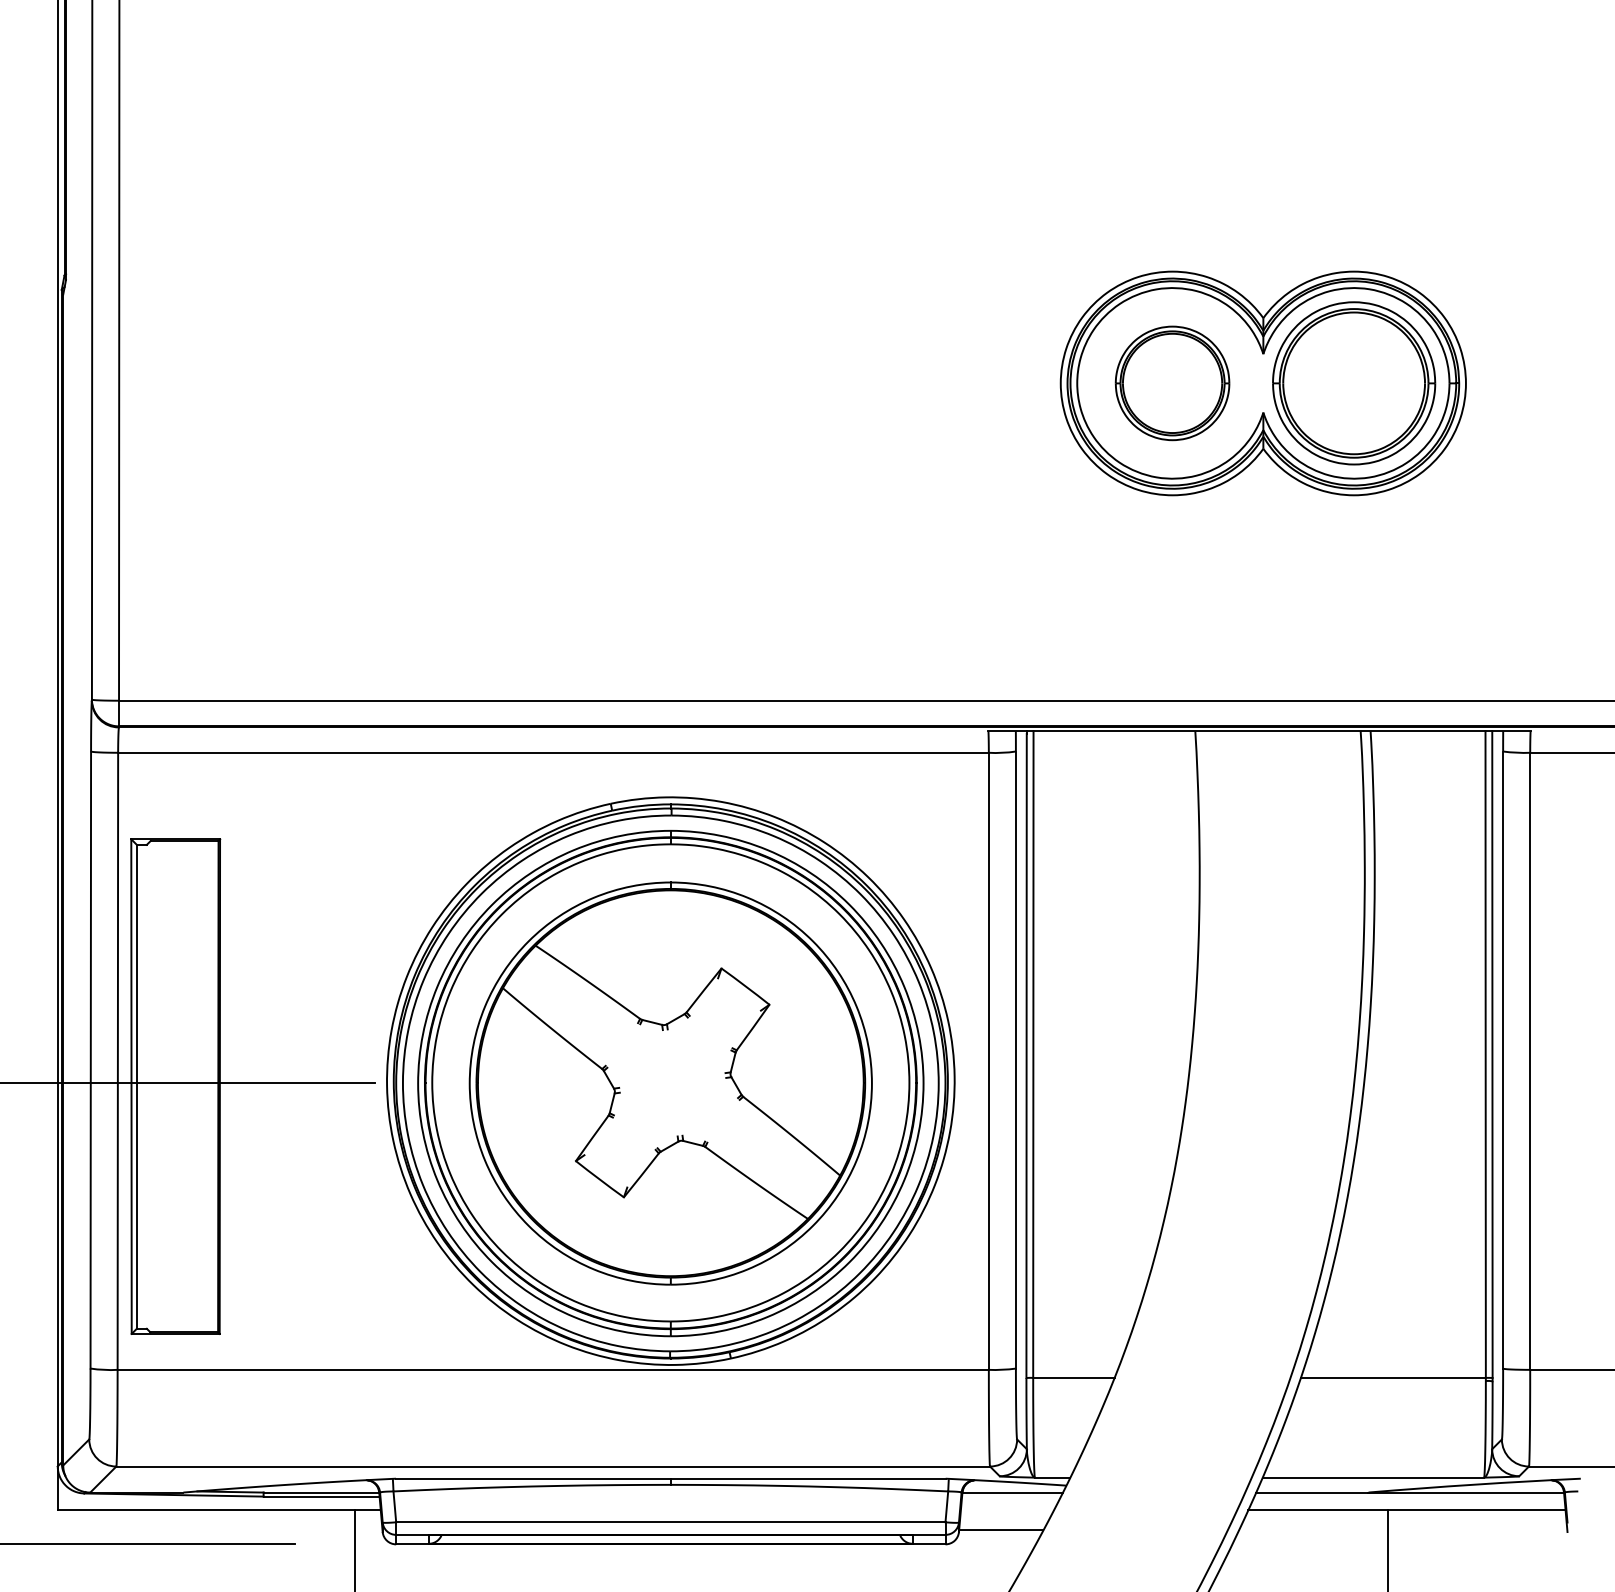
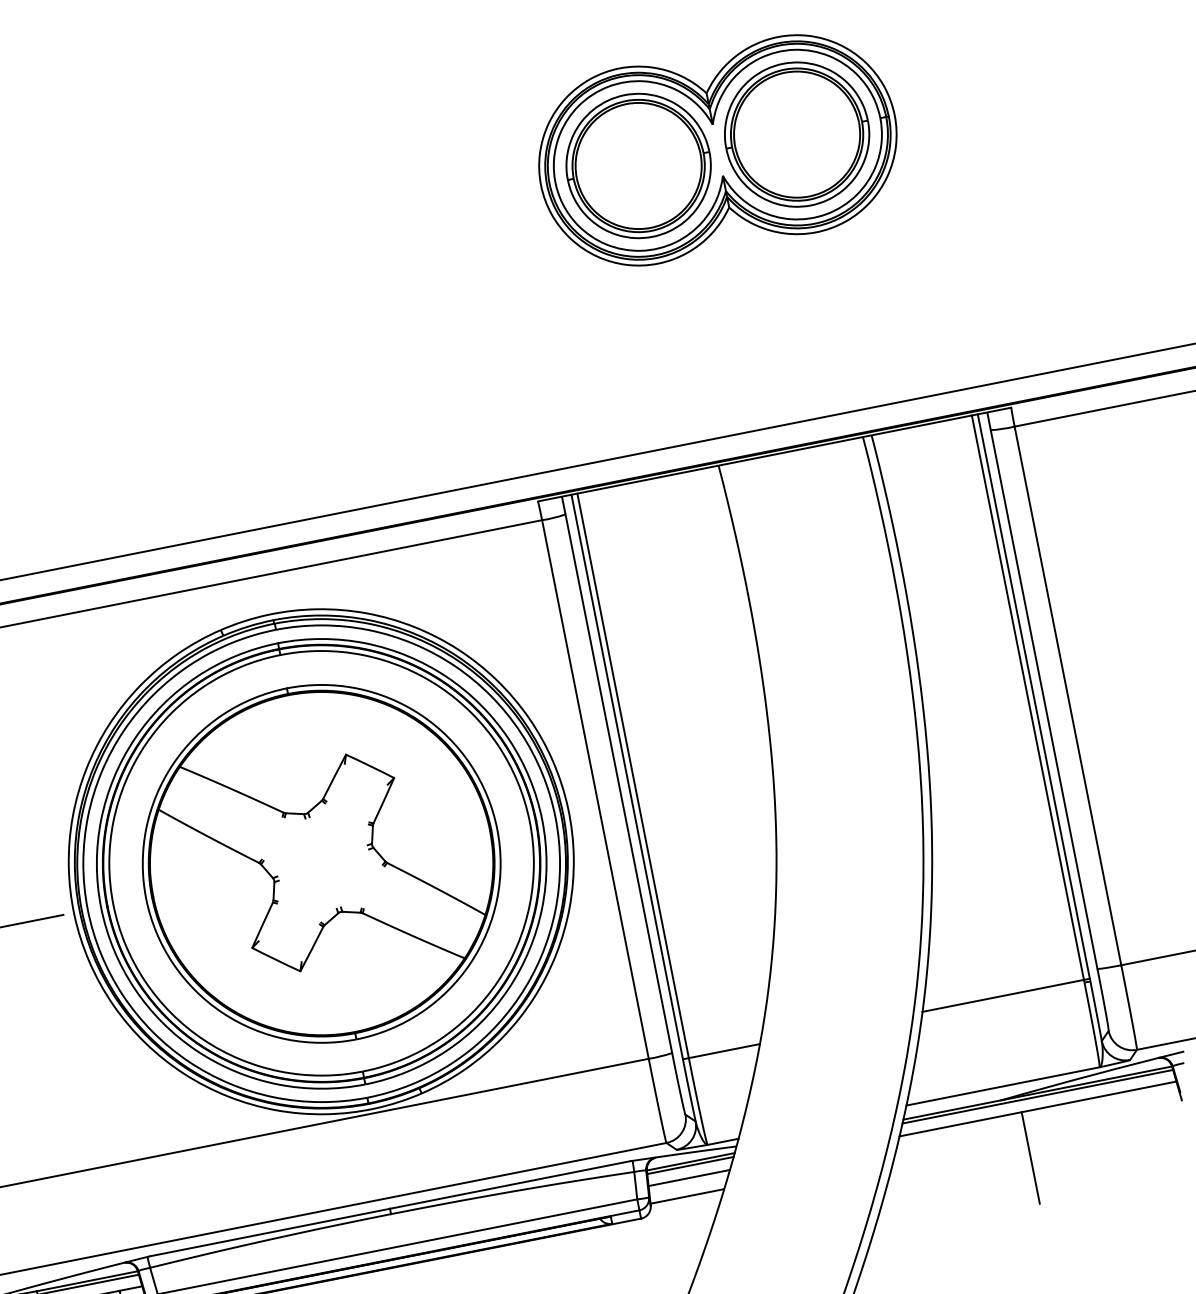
part: (1172, 383) -> (638, 166), size x1.43
line: (1011, 1496) -> (690, 1165), added
line: (1409, 1496) -> (1037, 1096), added
line: (1007, 1510) -> (689, 1178), added

